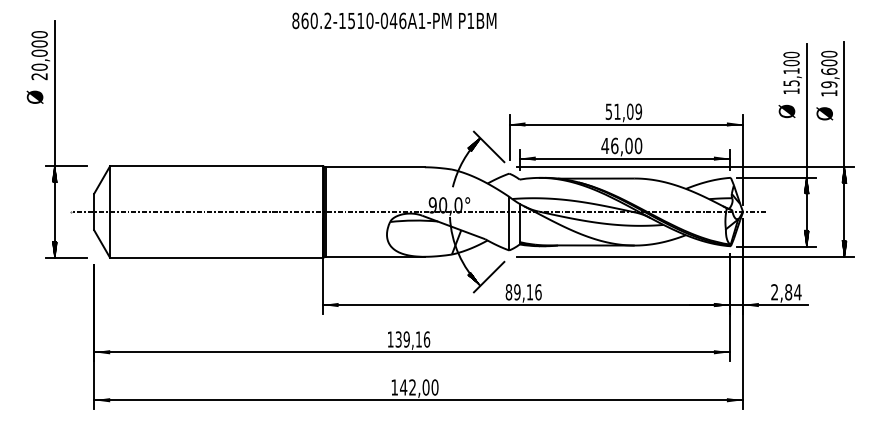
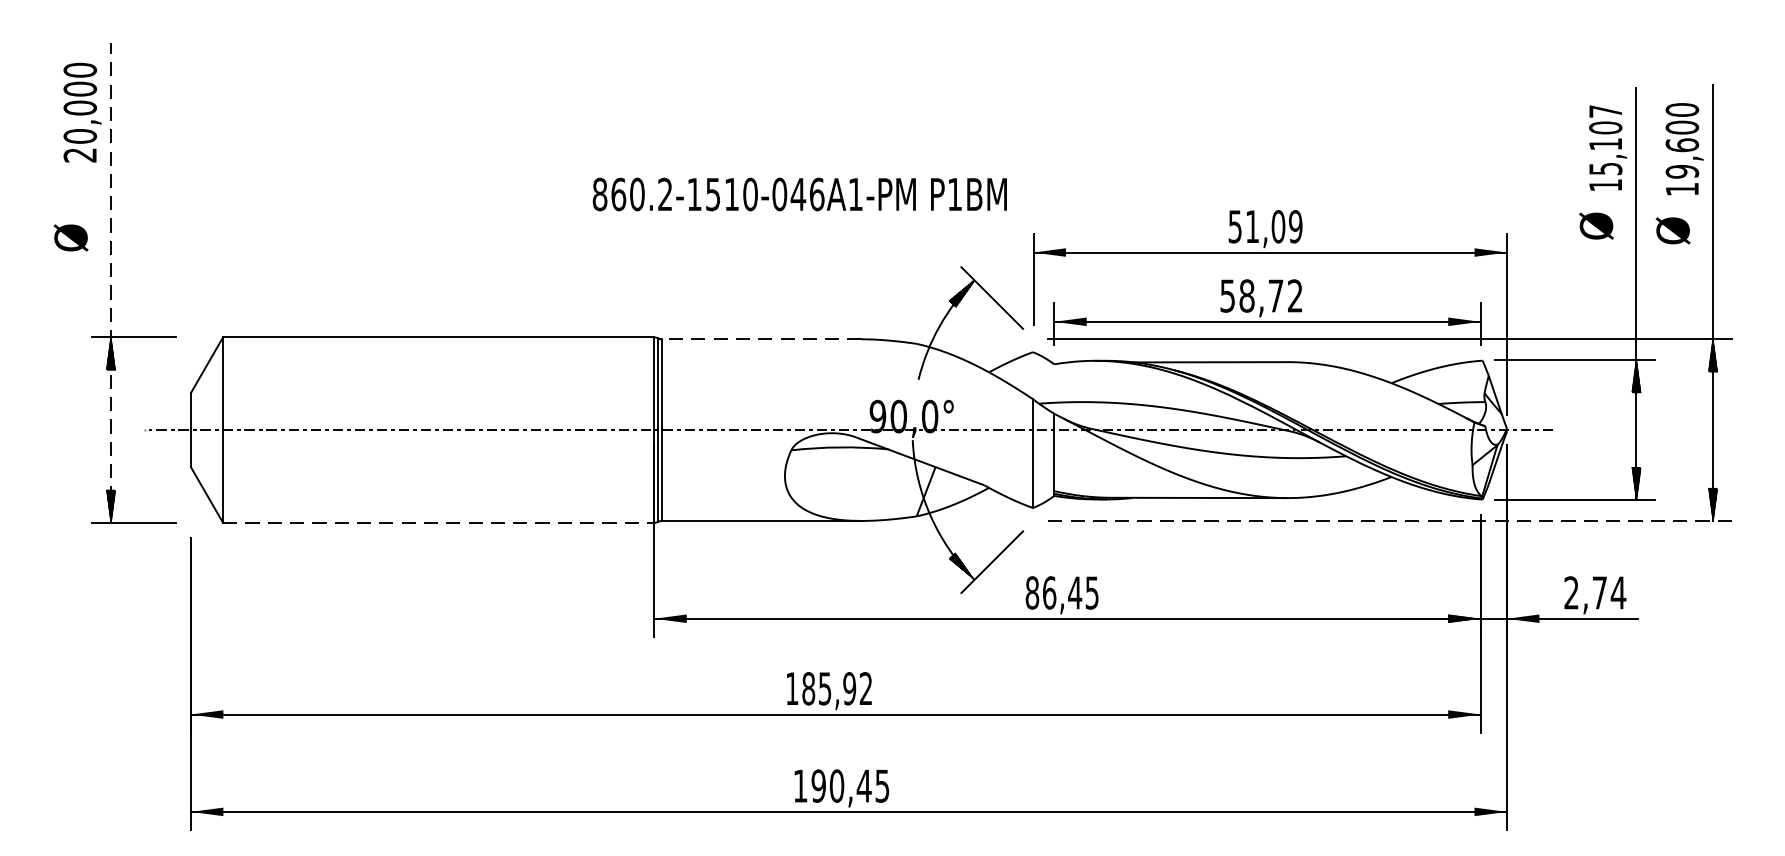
text: (394, 20) -> (800, 193), moved
text: (791, 54) -> (1605, 110), 15,100 -> 15,107
text: (34, 96) -> (69, 236), moved
line: (54, 139) -> (110, 282), solid -> dashed
text: (621, 145) -> (1260, 295), 46,00 -> 58,72
line: (375, 167) -> (761, 339), solid -> dashed
line: (685, 256) -> (1390, 520), solid -> dashed
line: (216, 257) -> (439, 522), solid -> dashed
text: (527, 292) -> (1070, 593), 89,16 -> 86,45
text: (788, 292) -> (1599, 593), 2,84 -> 2,74
text: (412, 339) -> (836, 688), 139,16 -> 185,92
text: (419, 387) -> (850, 786), 142,00 -> 190,45

